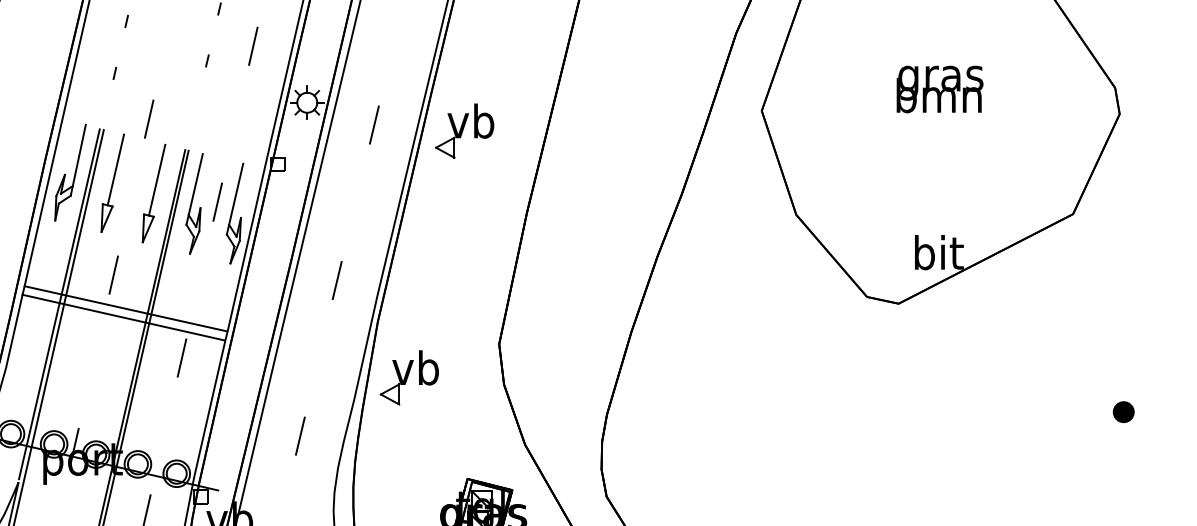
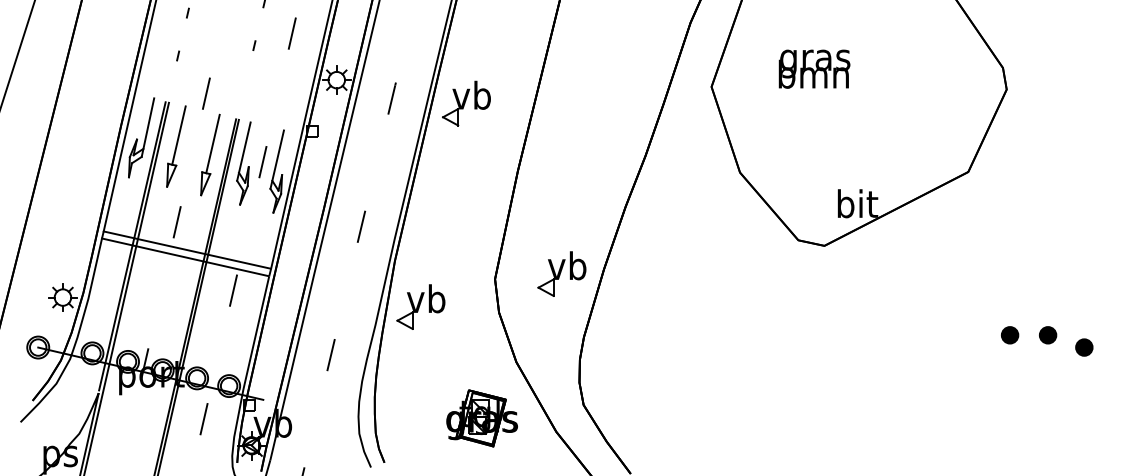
text: (939, 88) -> (814, 68), moved
part: (579, 337) -> (561, 273), added
part: (1170, 412) -> (1048, 335), added

